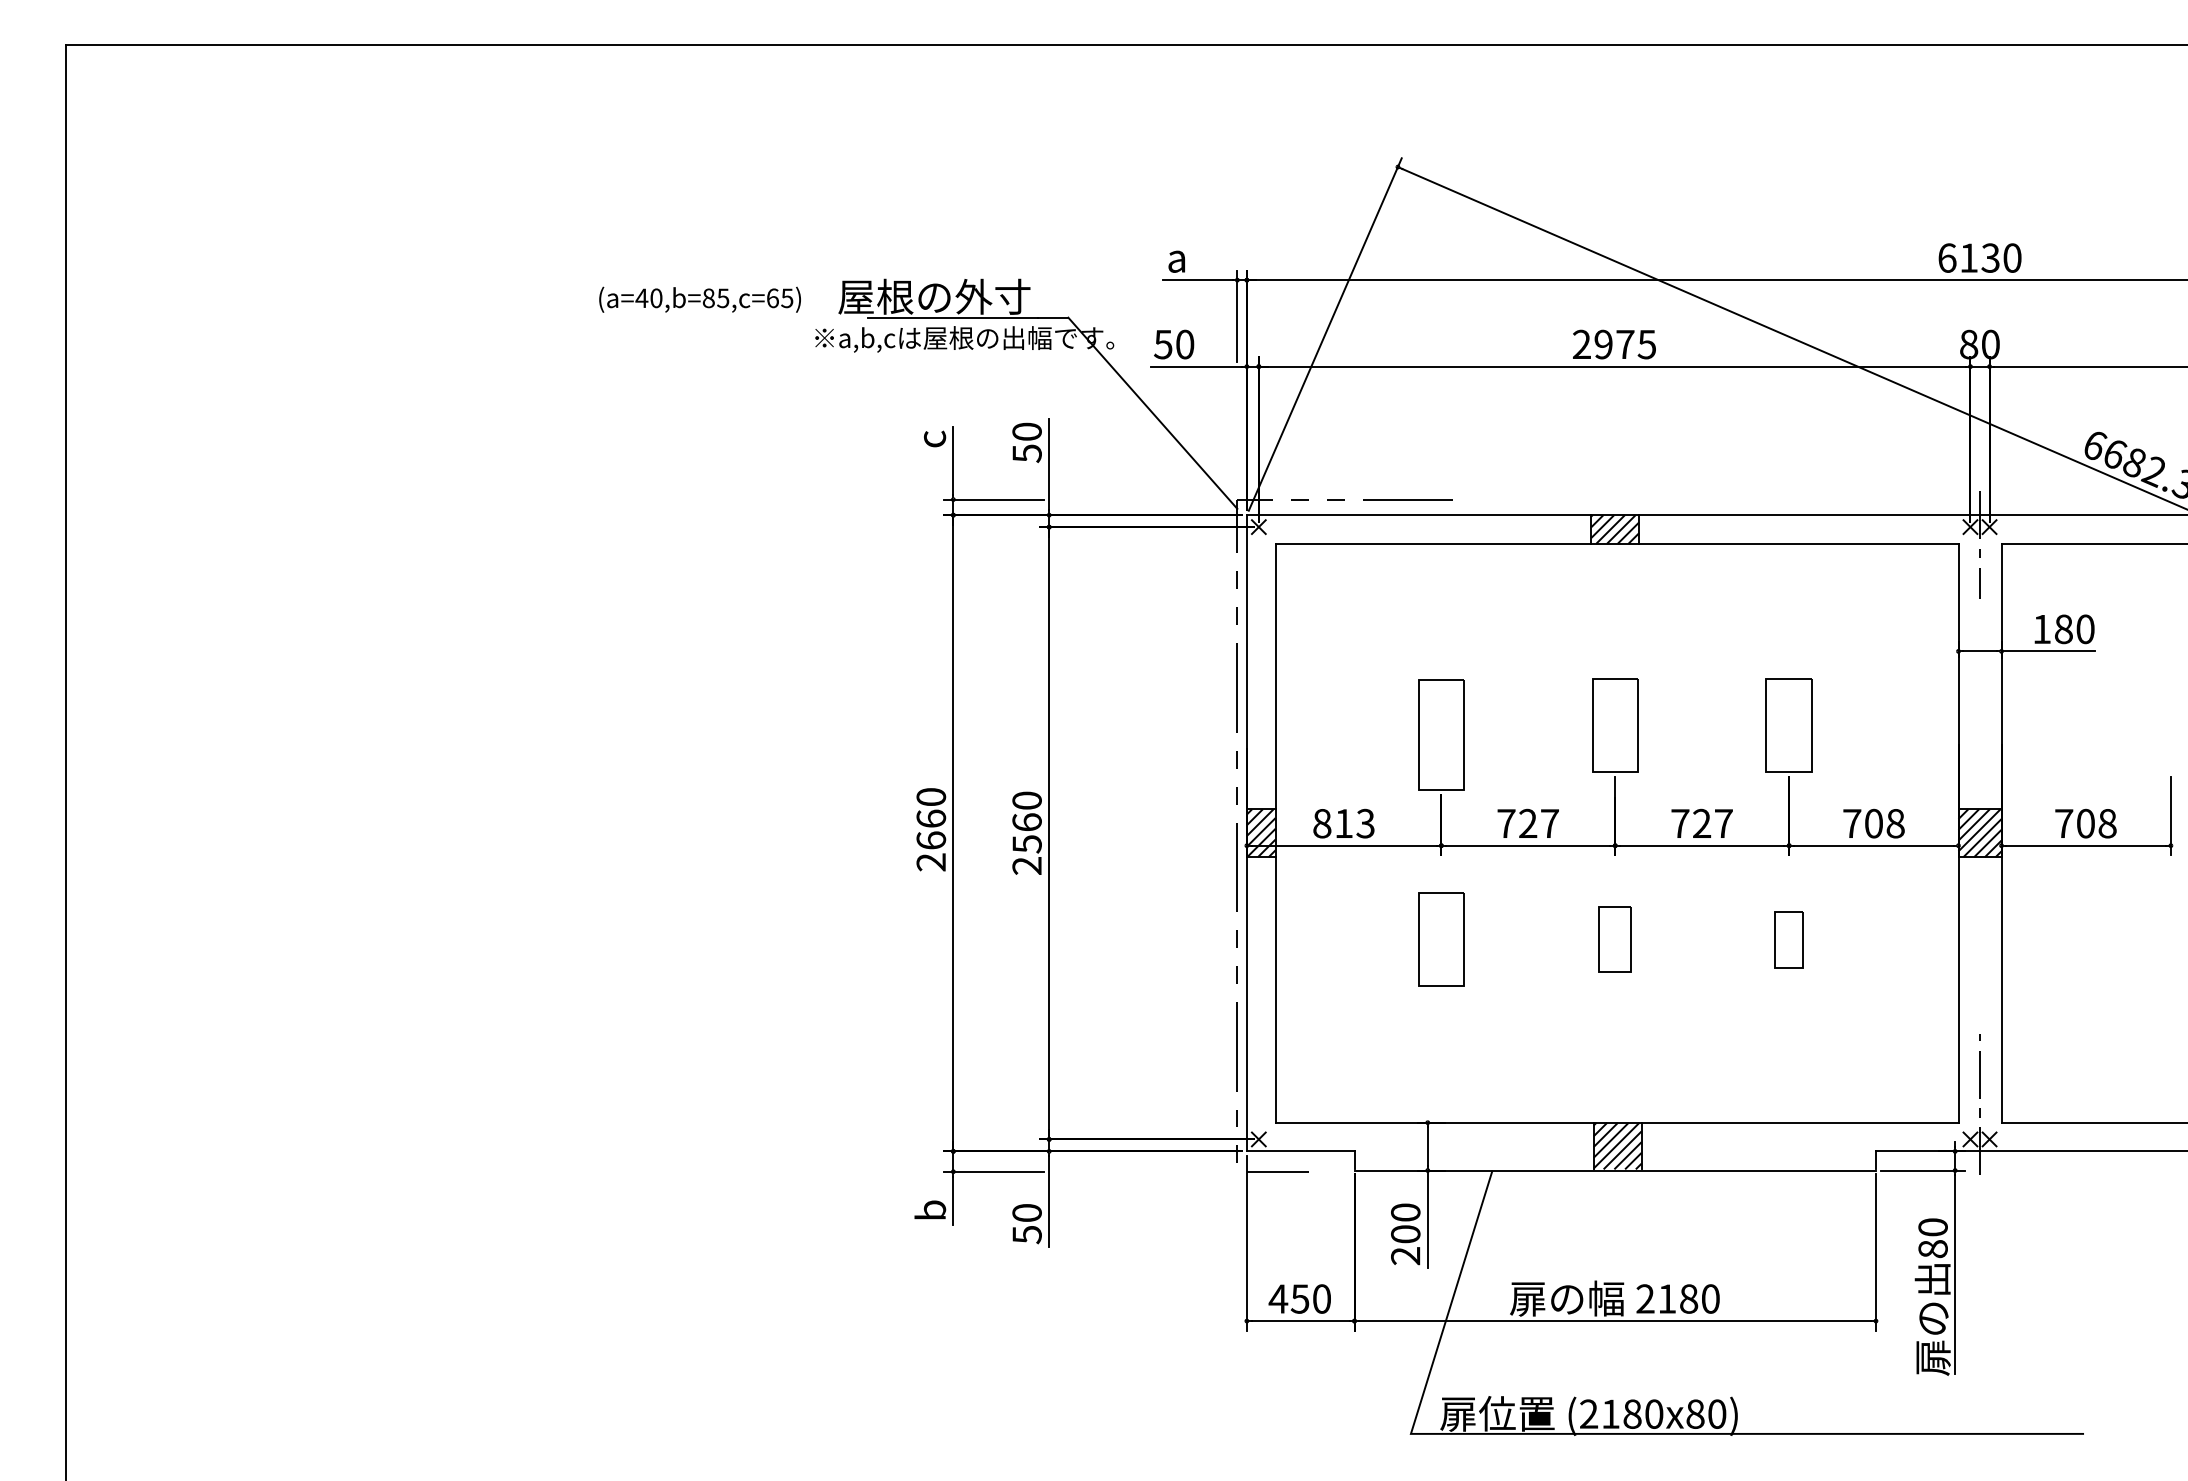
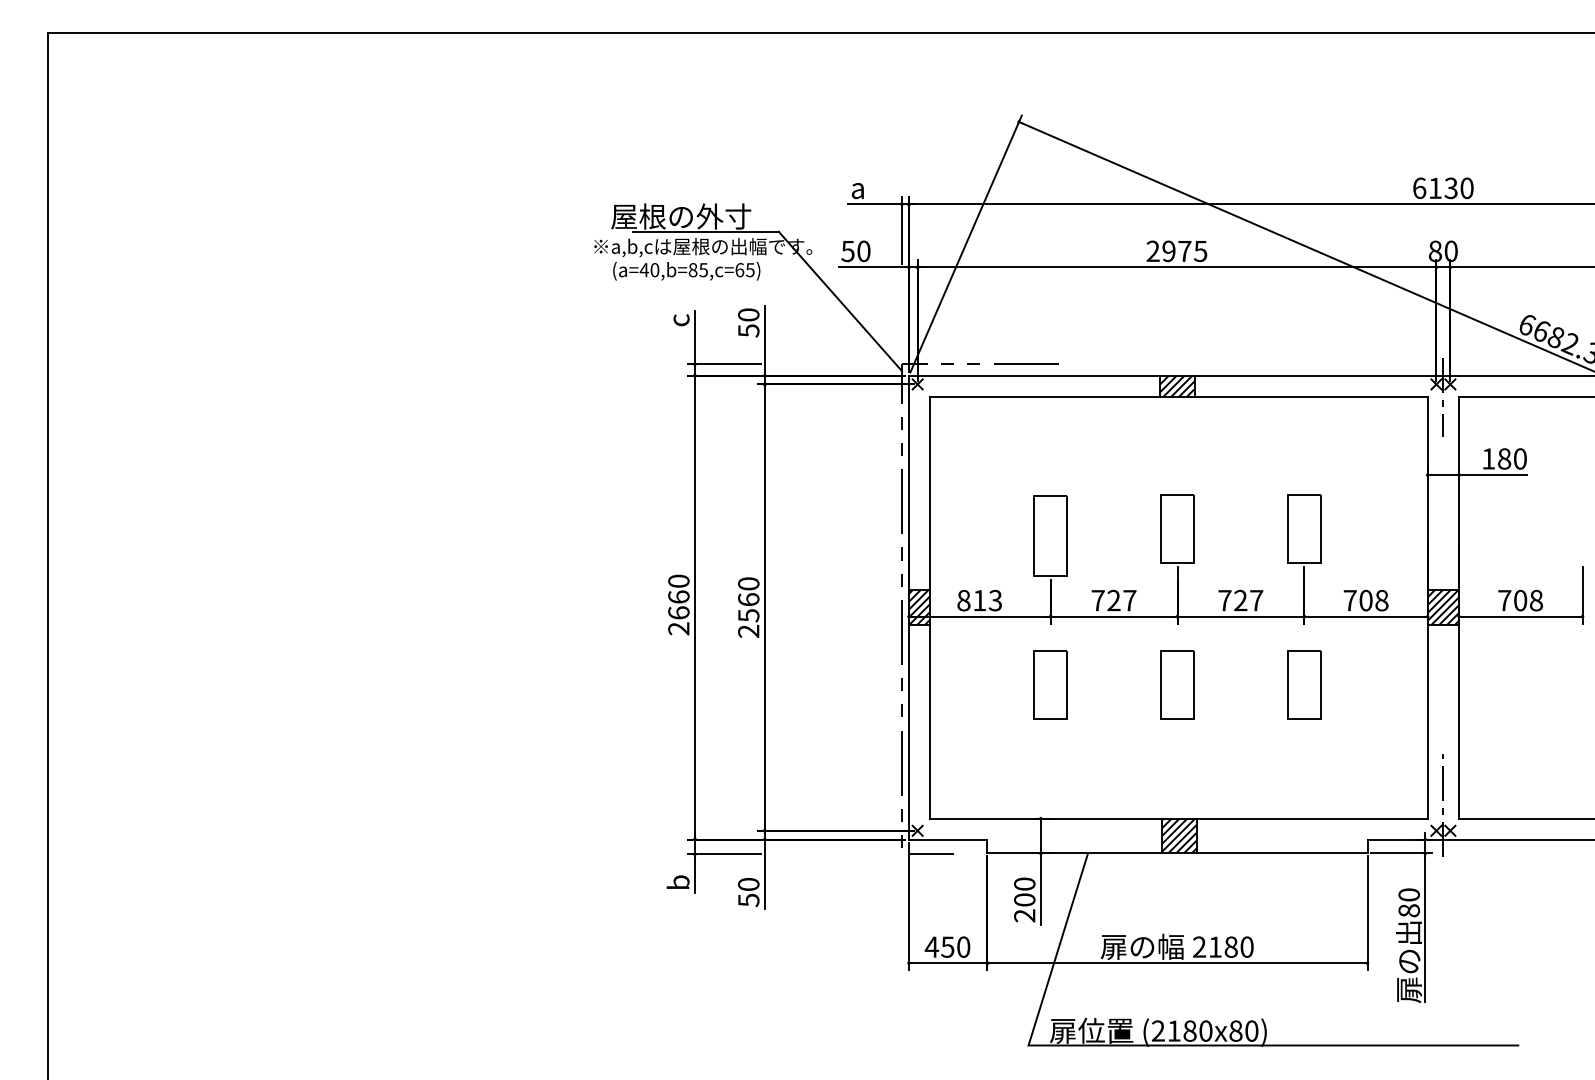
text: (699, 299) -> (686, 270), moved
part: (1615, 939) -> (1177, 685), size x1.43
part: (1788, 939) -> (1303, 685), size x1.67

